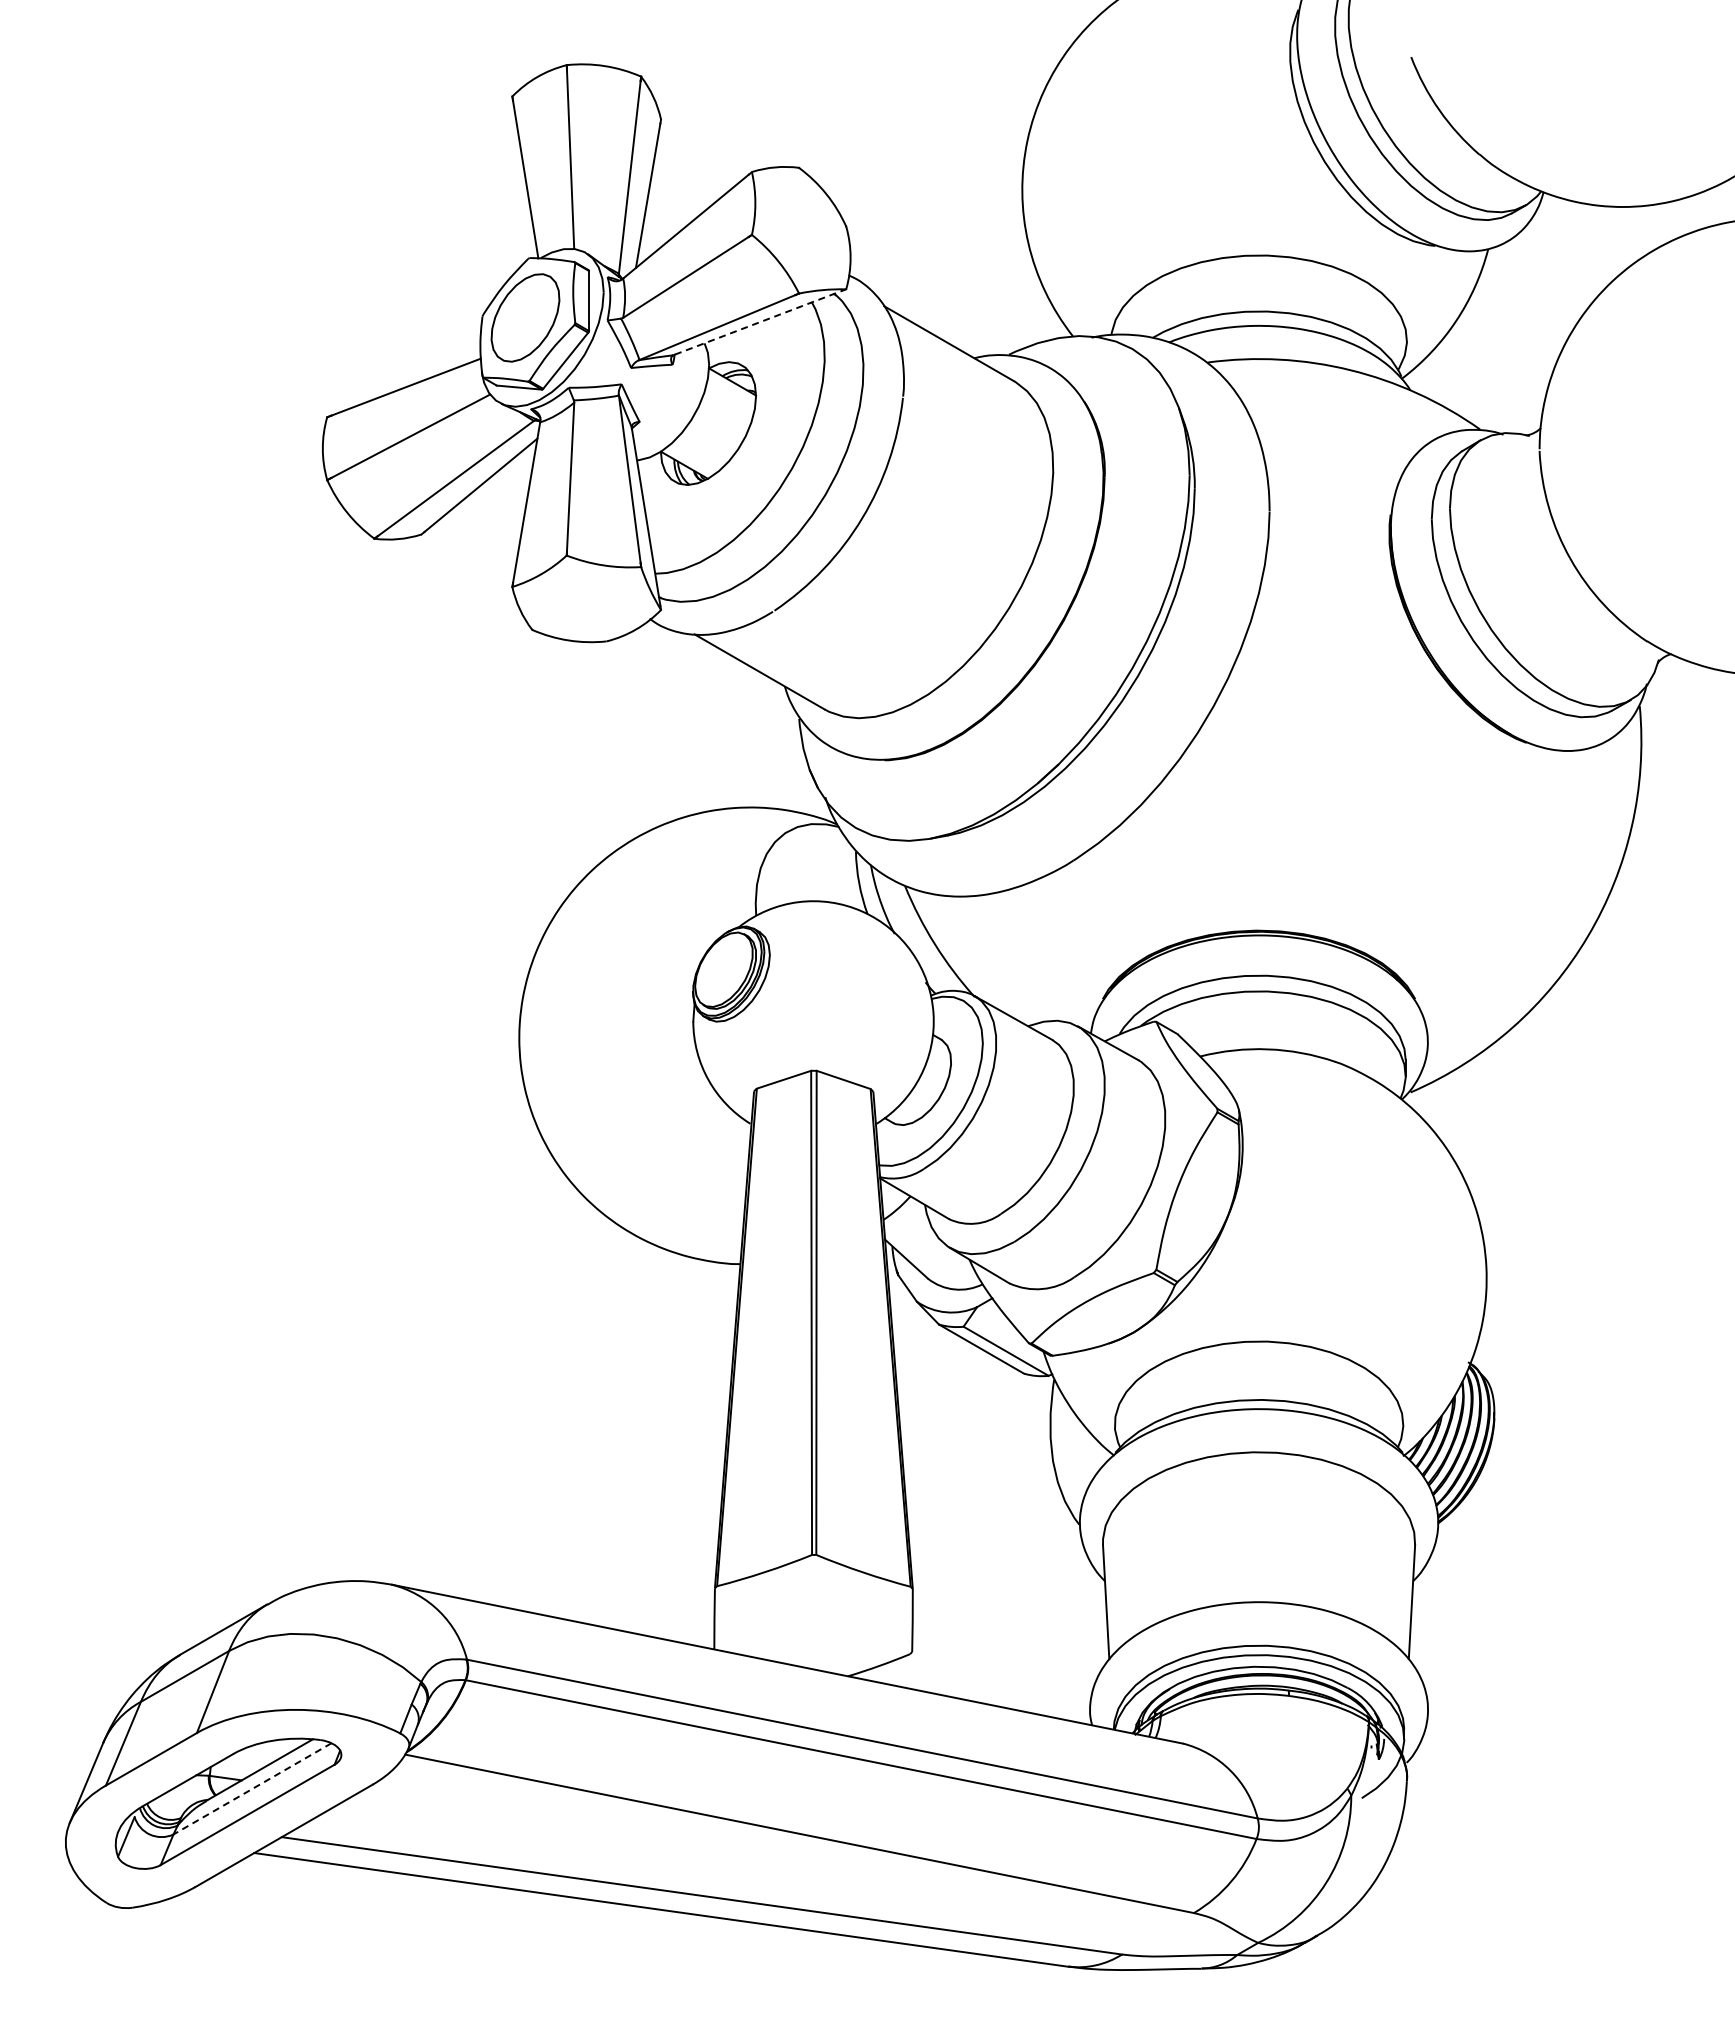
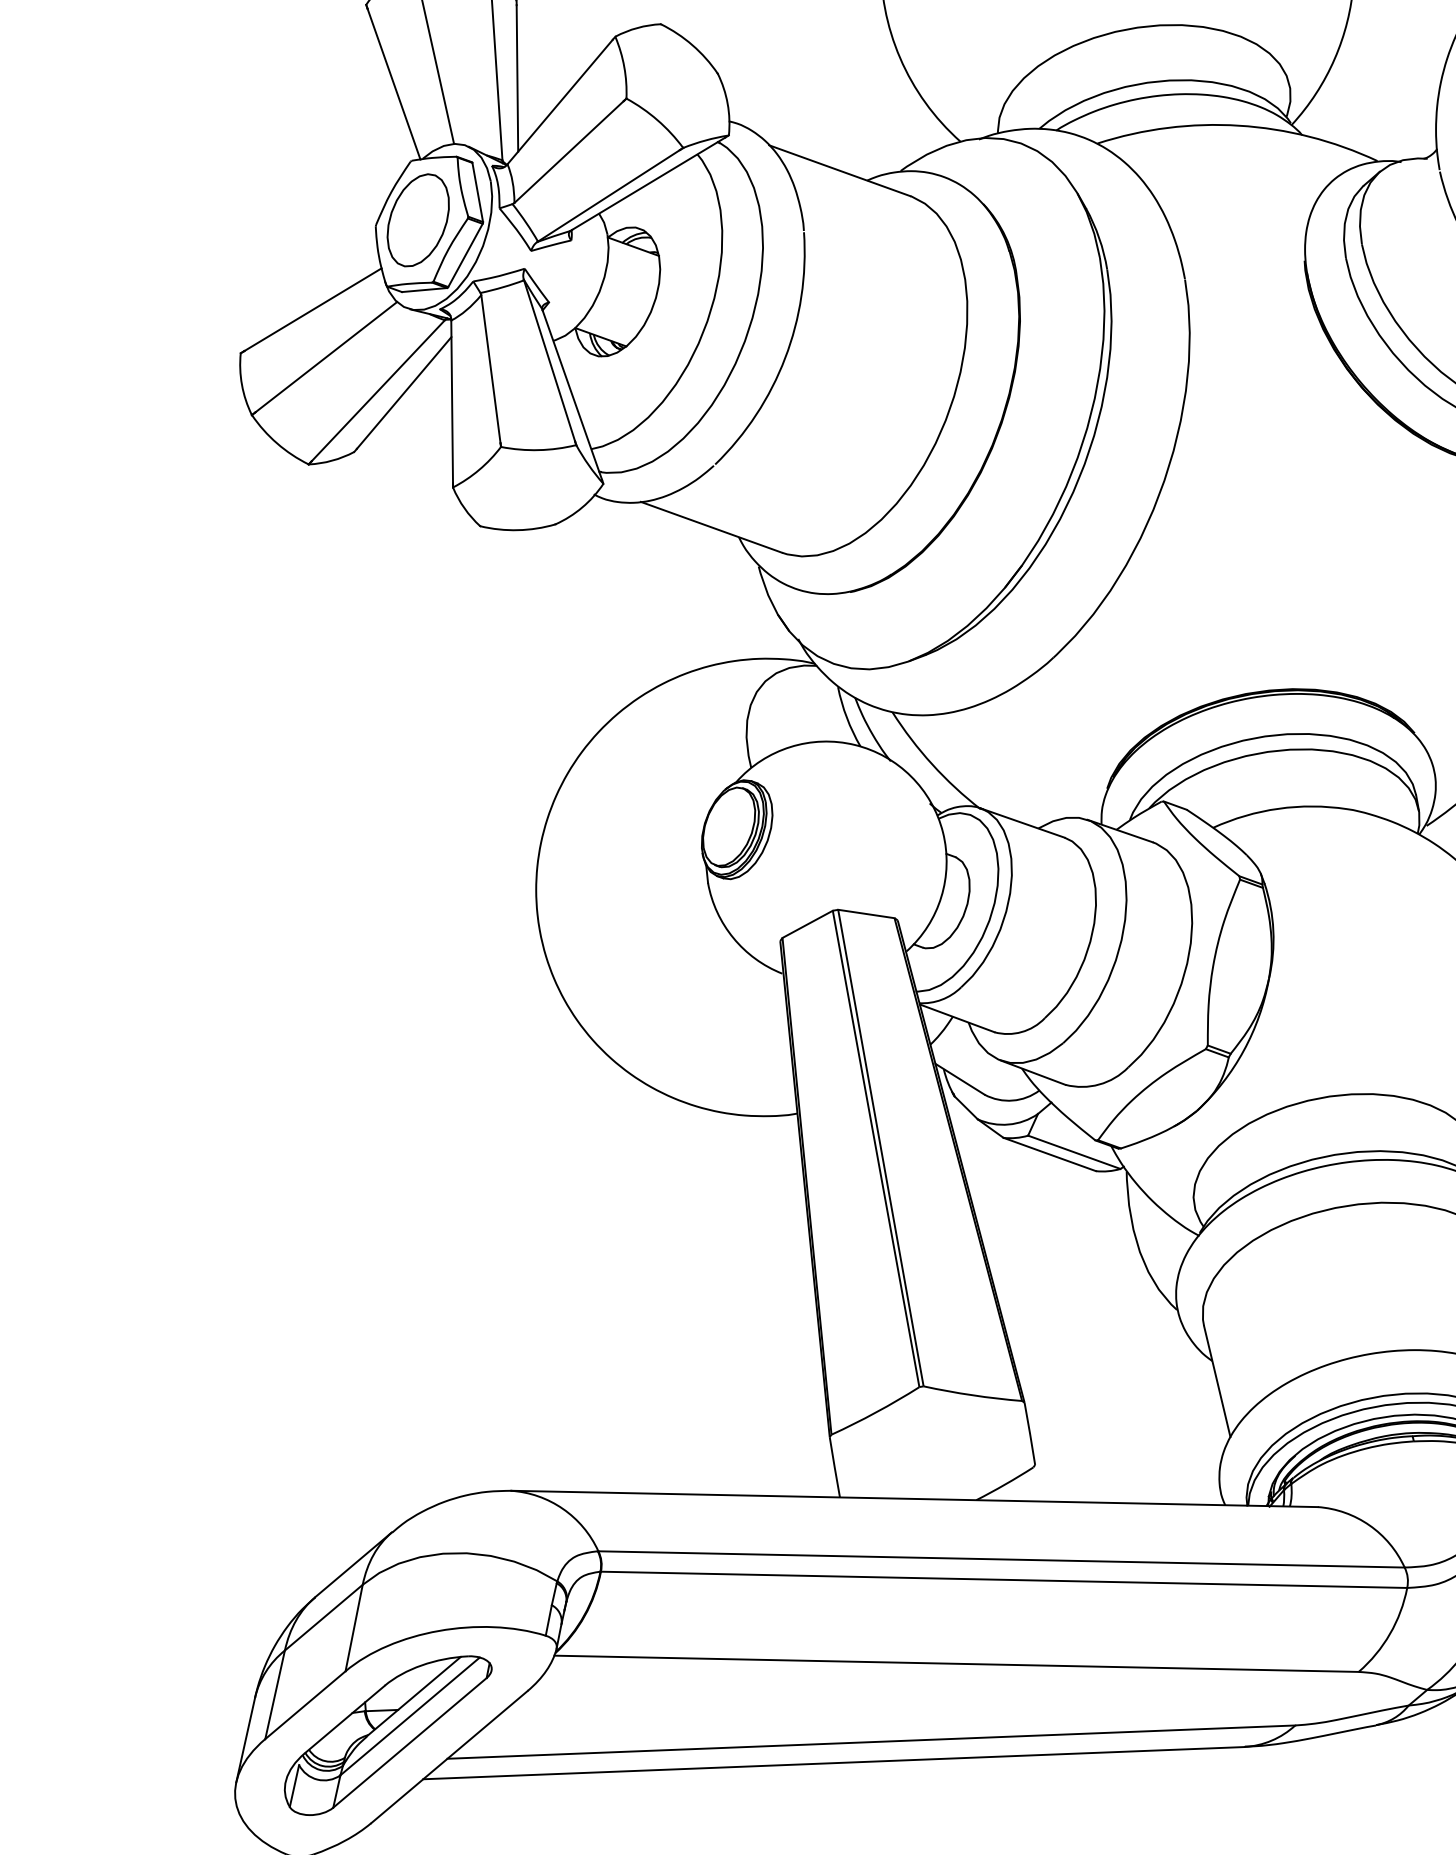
line: (758, 322) -> (648, 183), dashed -> solid
line: (252, 1789) -> (410, 1717), dashed -> solid

